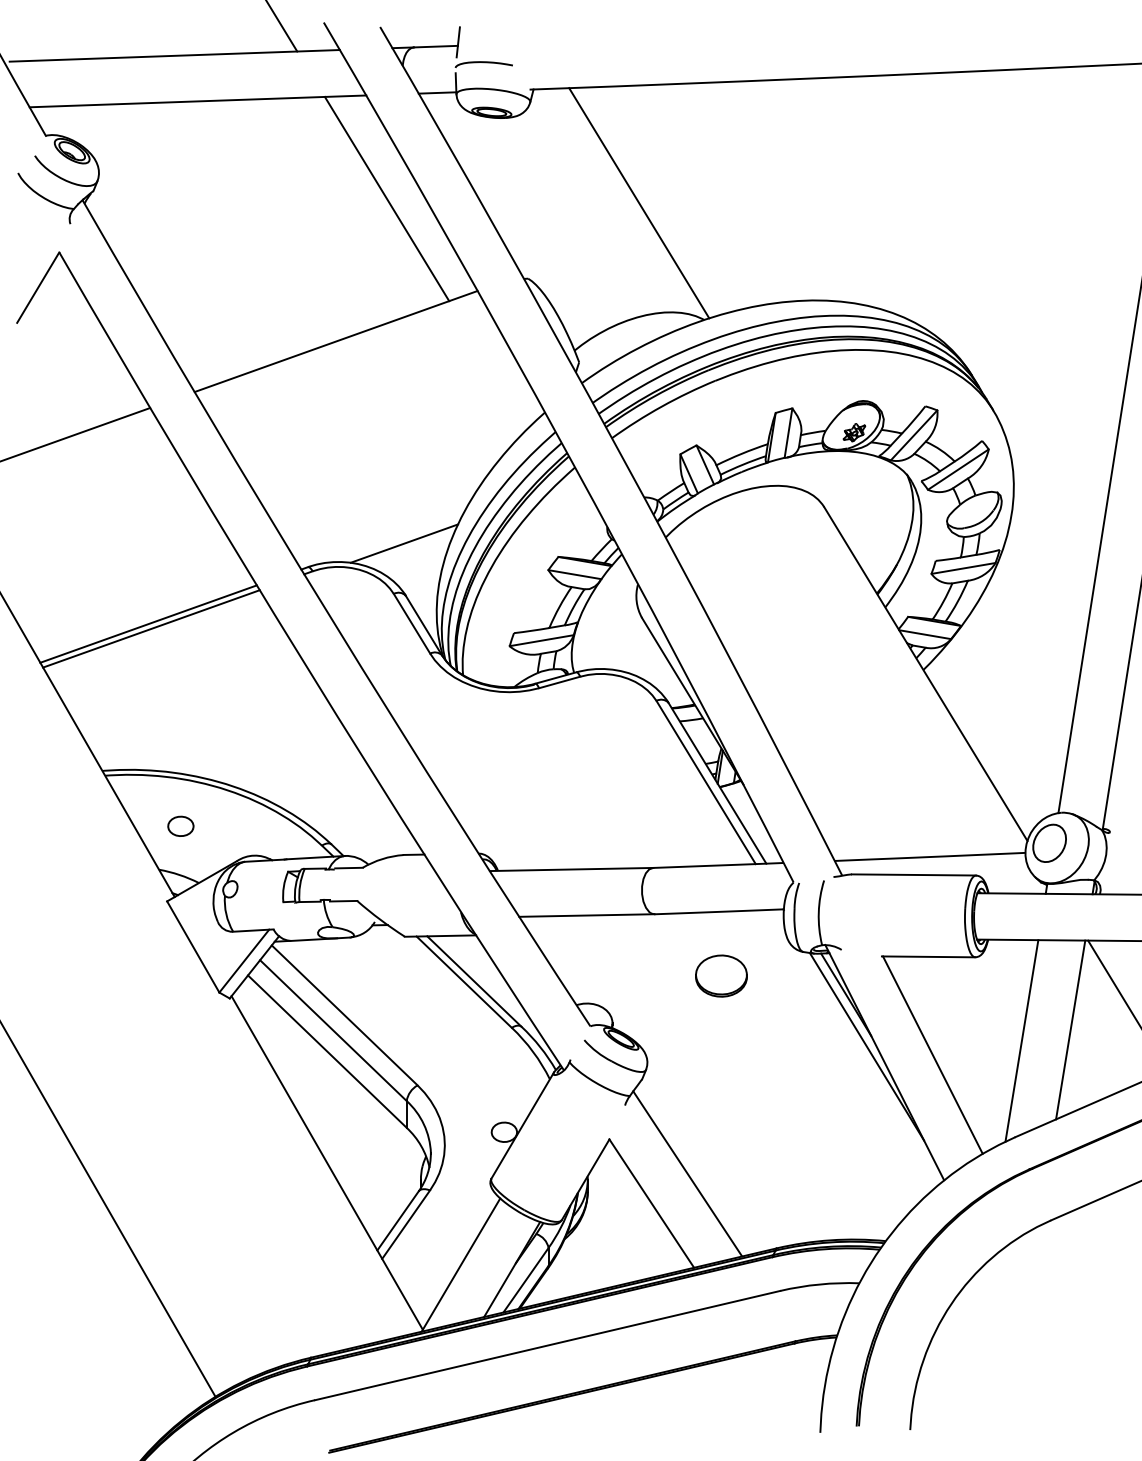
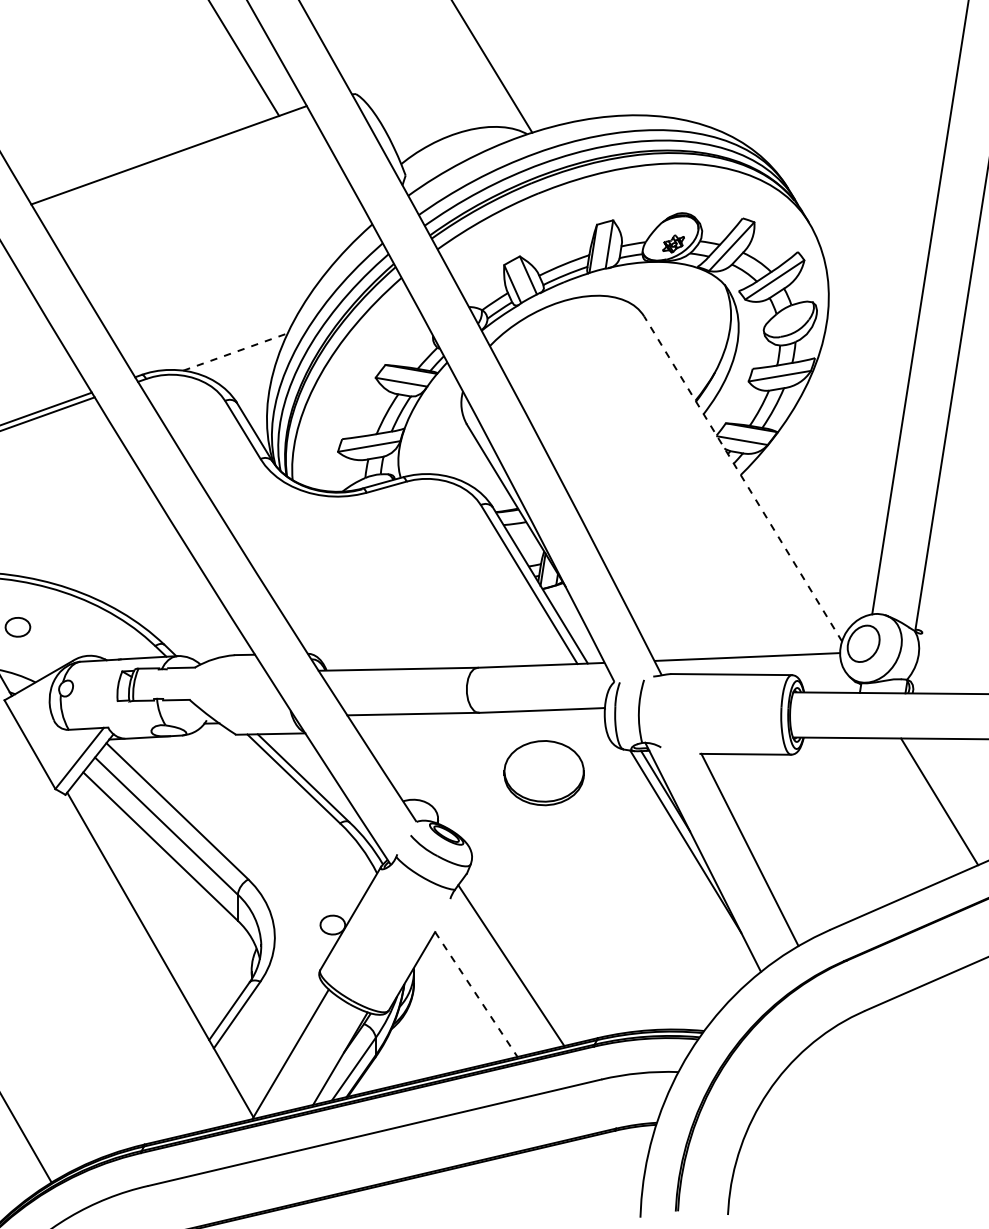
line: (404, 543) -> (235, 351), solid -> dashed
line: (925, 673) -> (742, 478), solid -> dashed
part: (721, 975) -> (544, 772), size x1.6
line: (1070, 1029) -> (883, 825), removed
line: (1021, 1040) -> (836, 835), removed
line: (651, 1203) -> (476, 994), solid -> dashed

